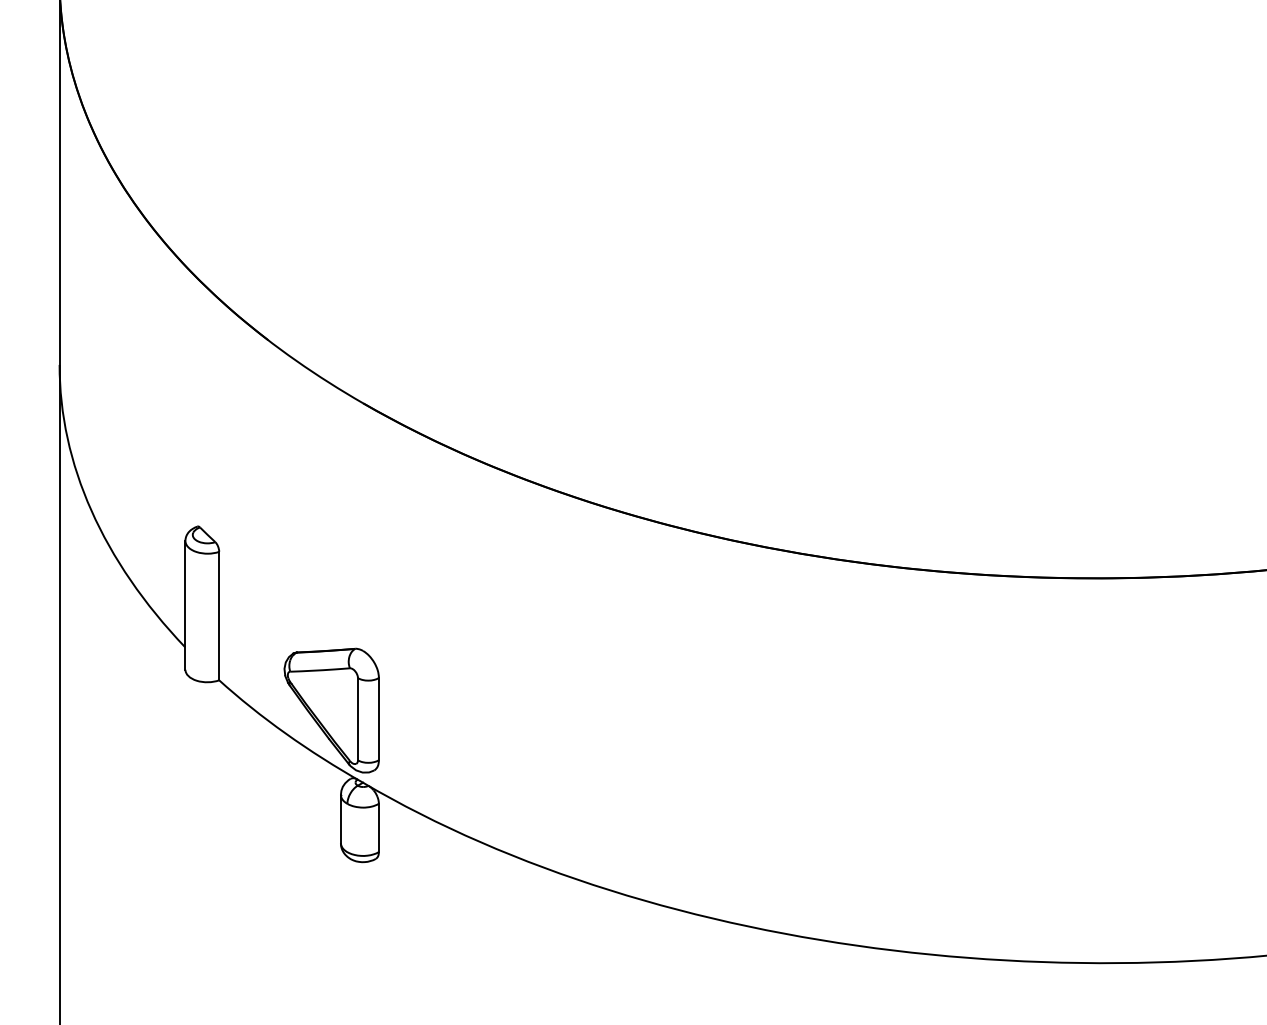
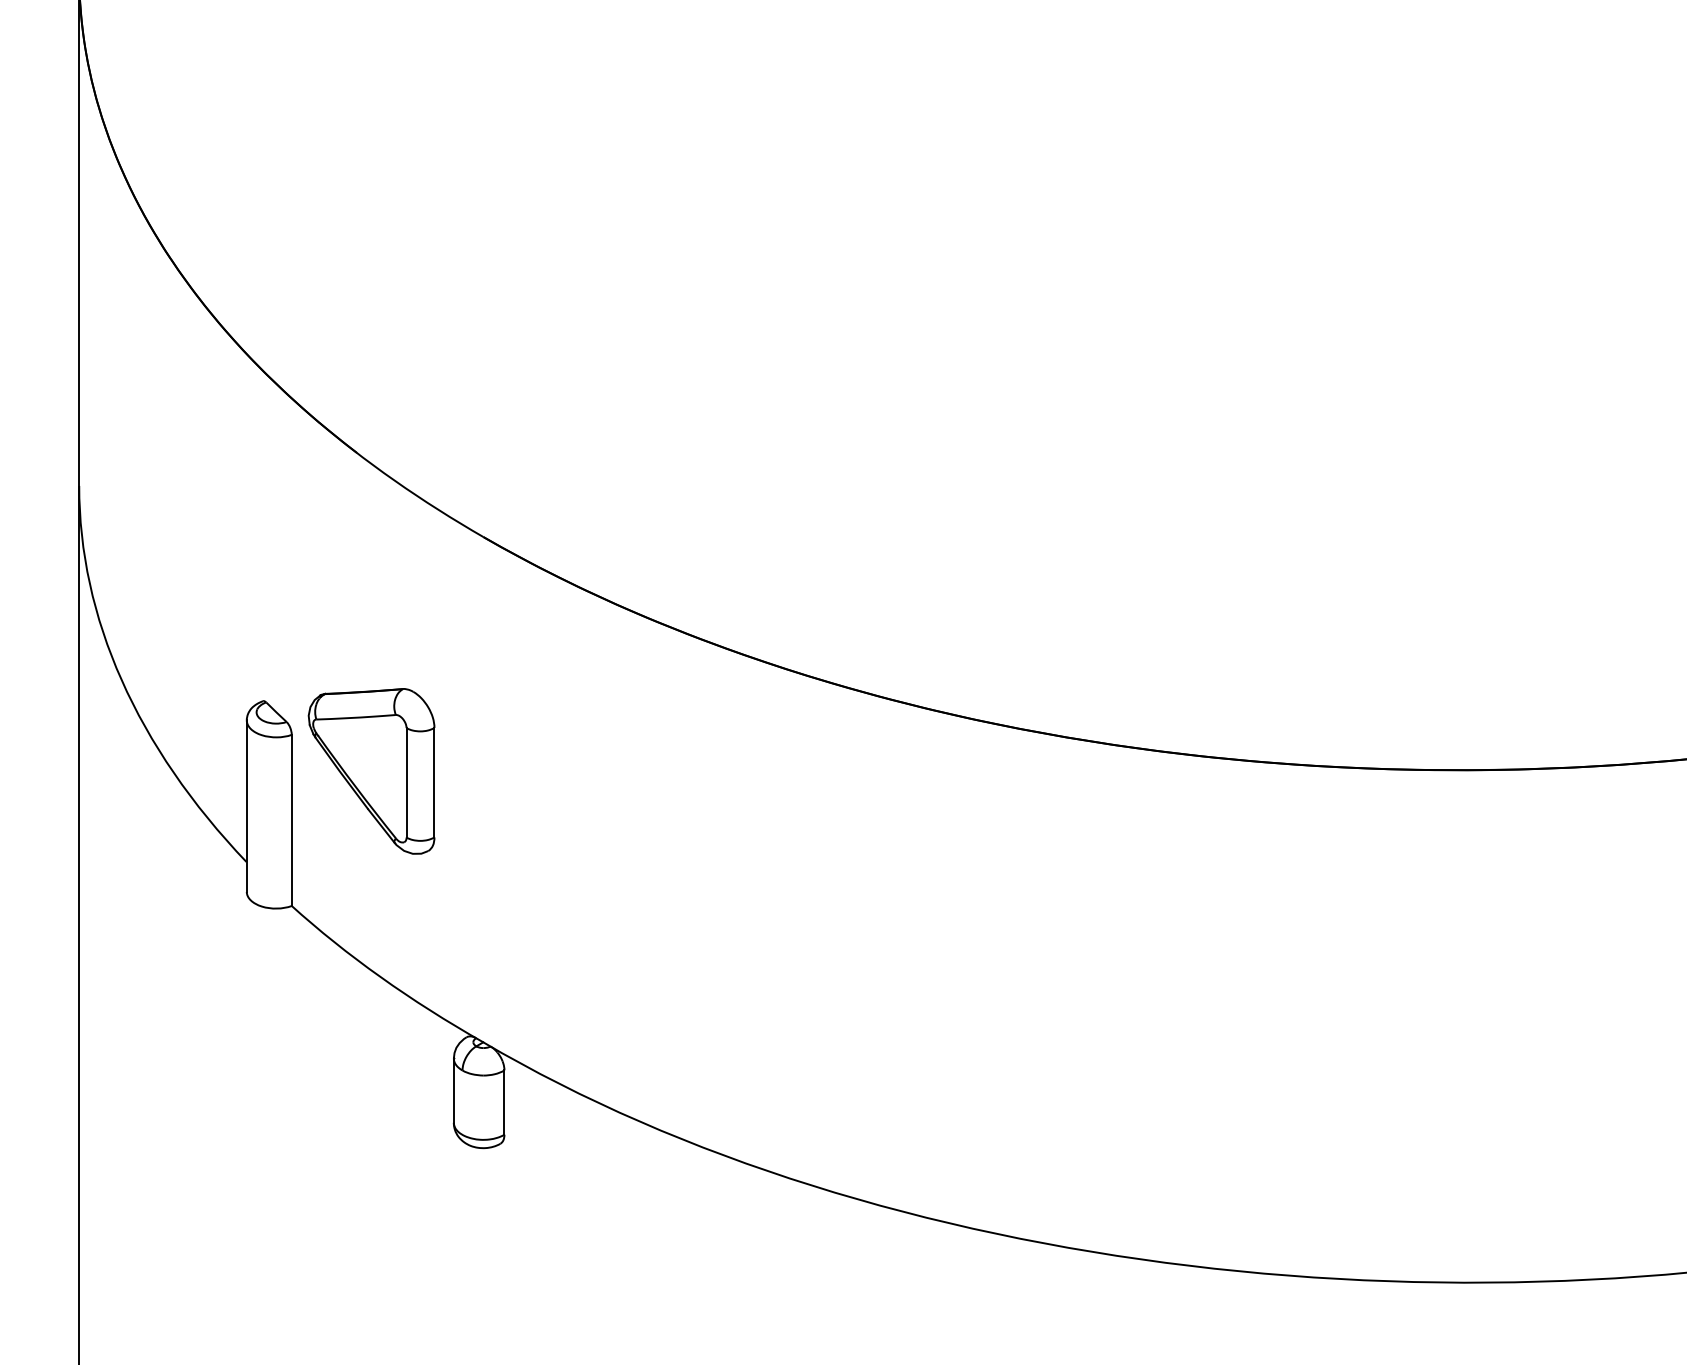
part: (331, 710) -> (371, 771), moved

